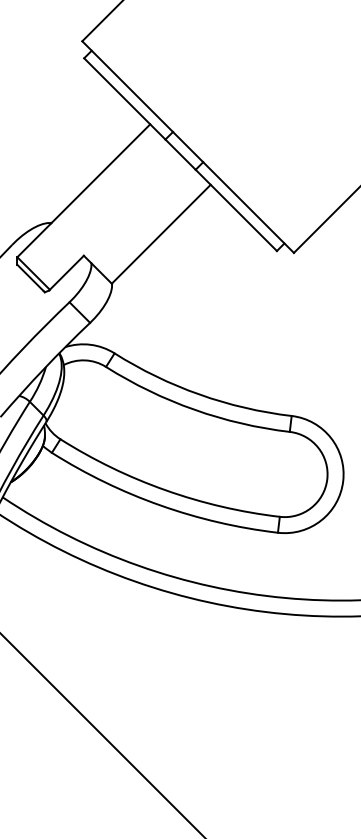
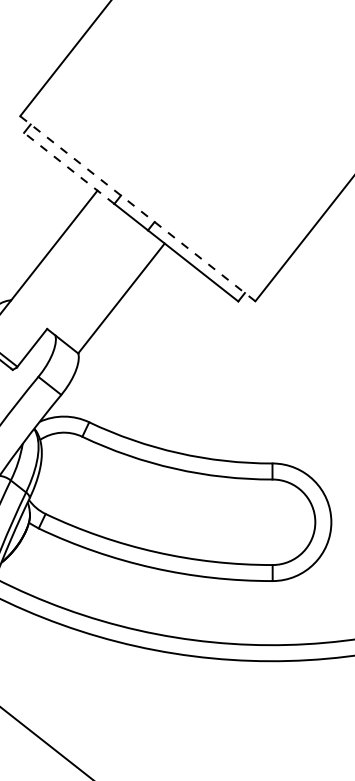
line: (124, 98) -> (68, 168), solid -> dashed
line: (188, 147) -> (138, 209), solid -> dashed

